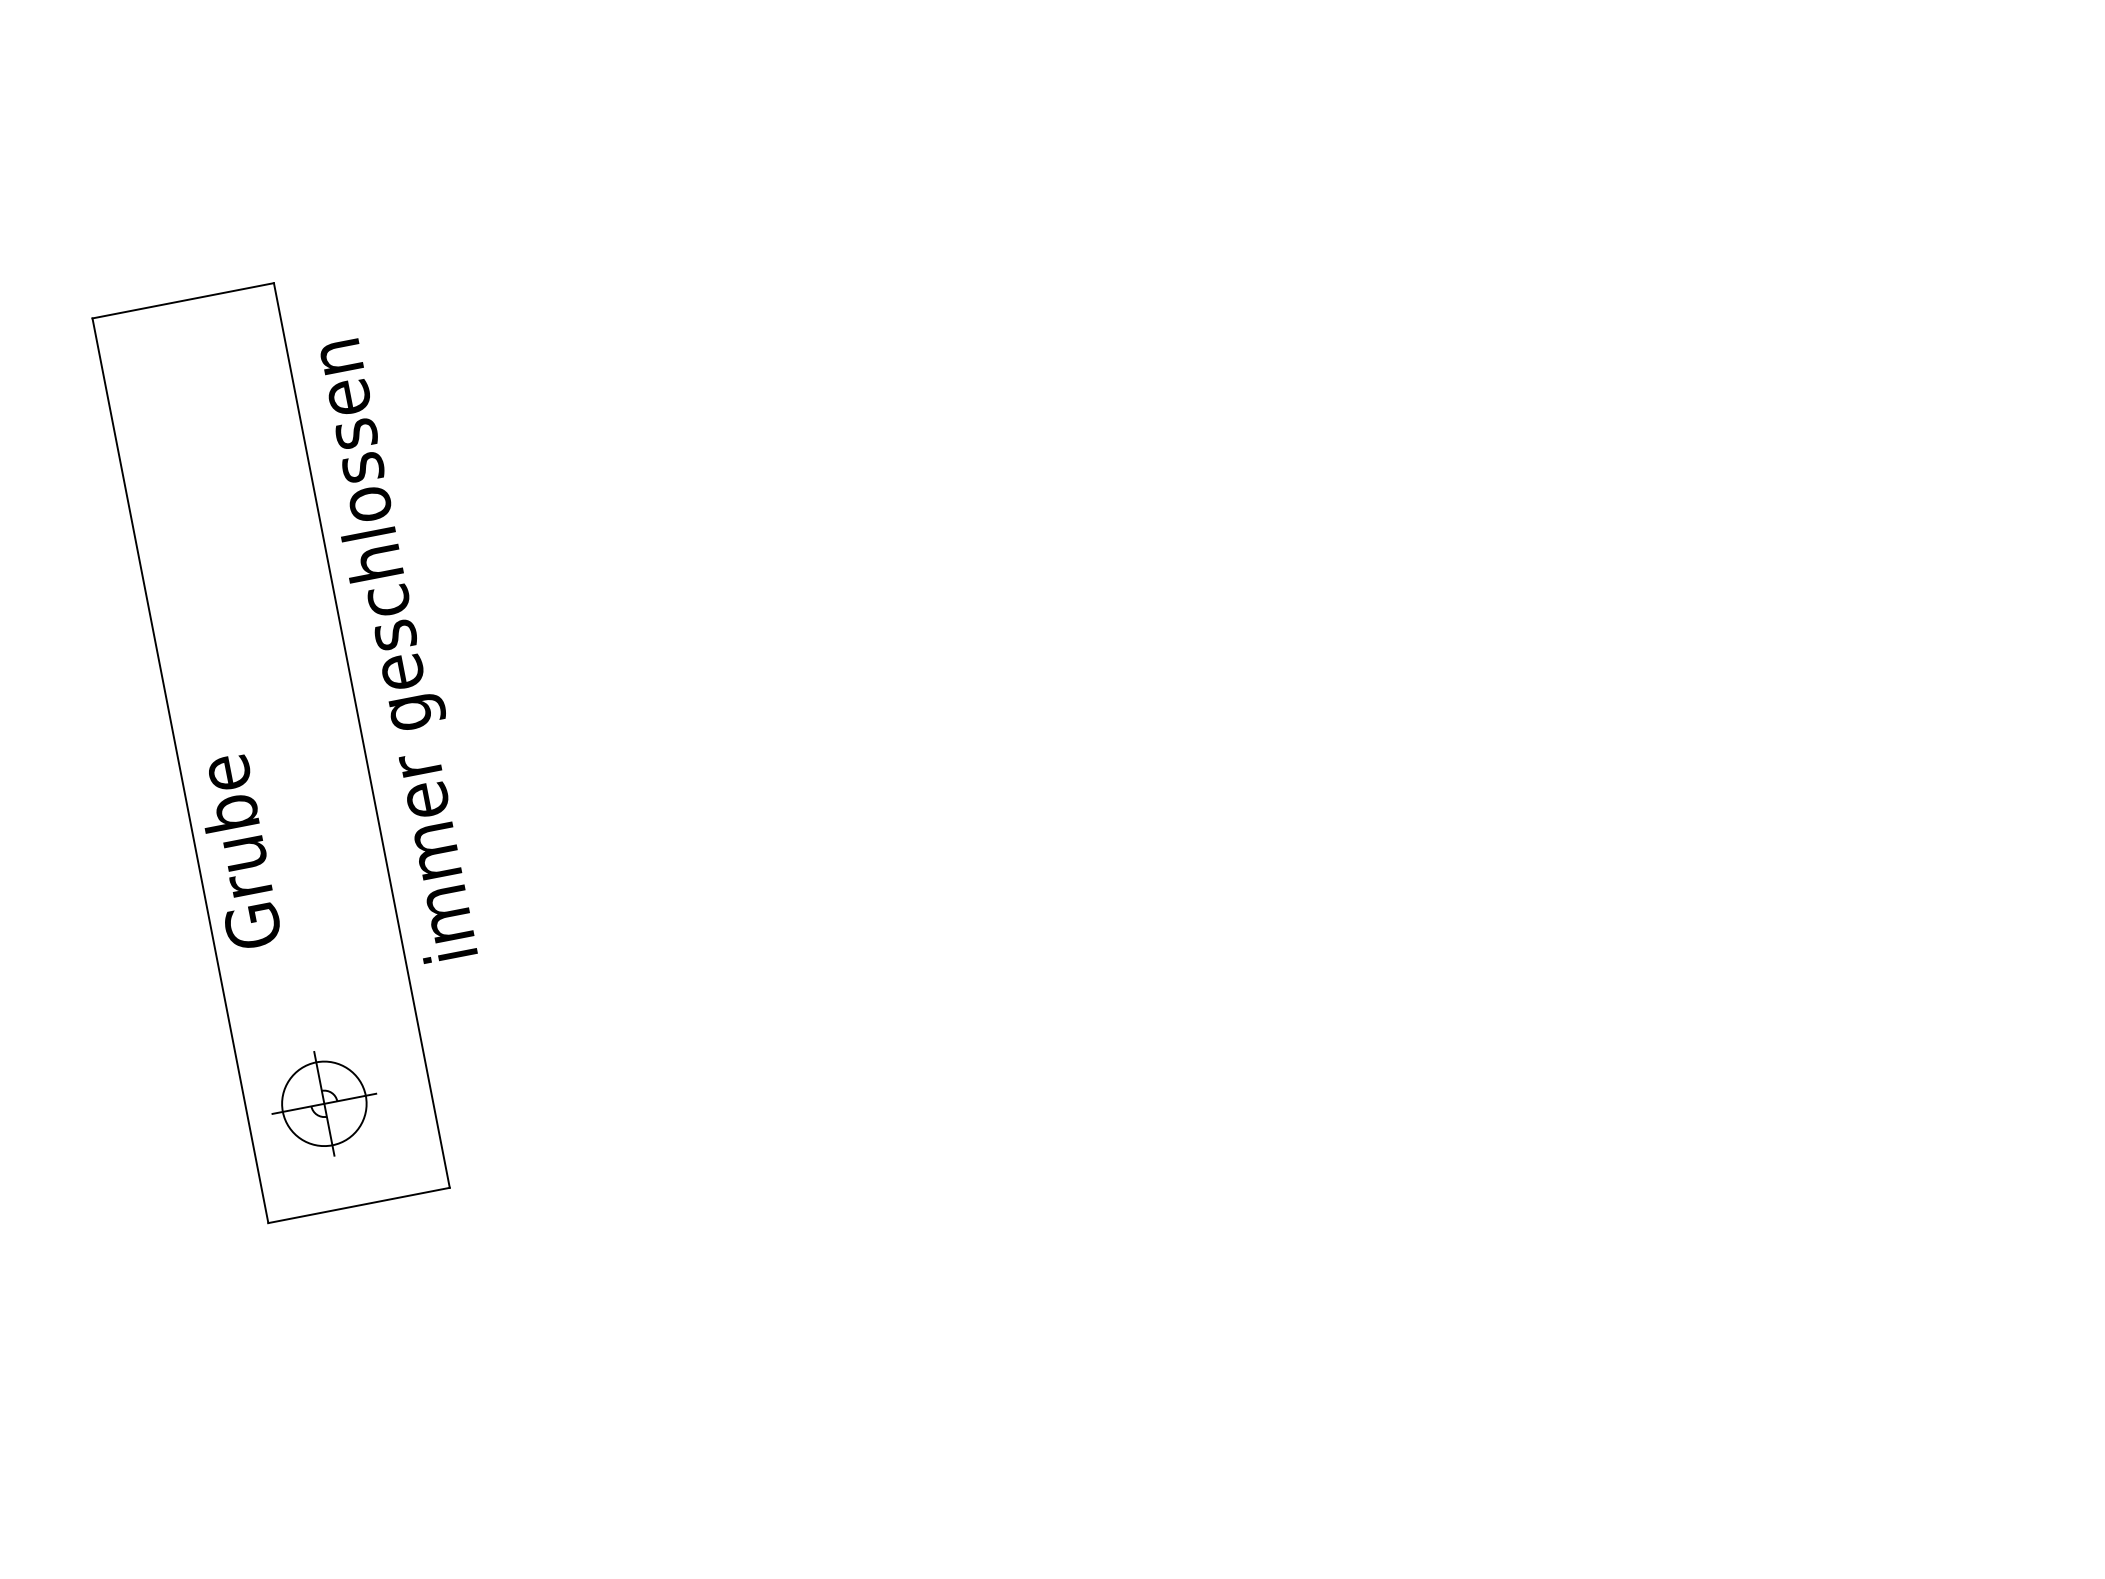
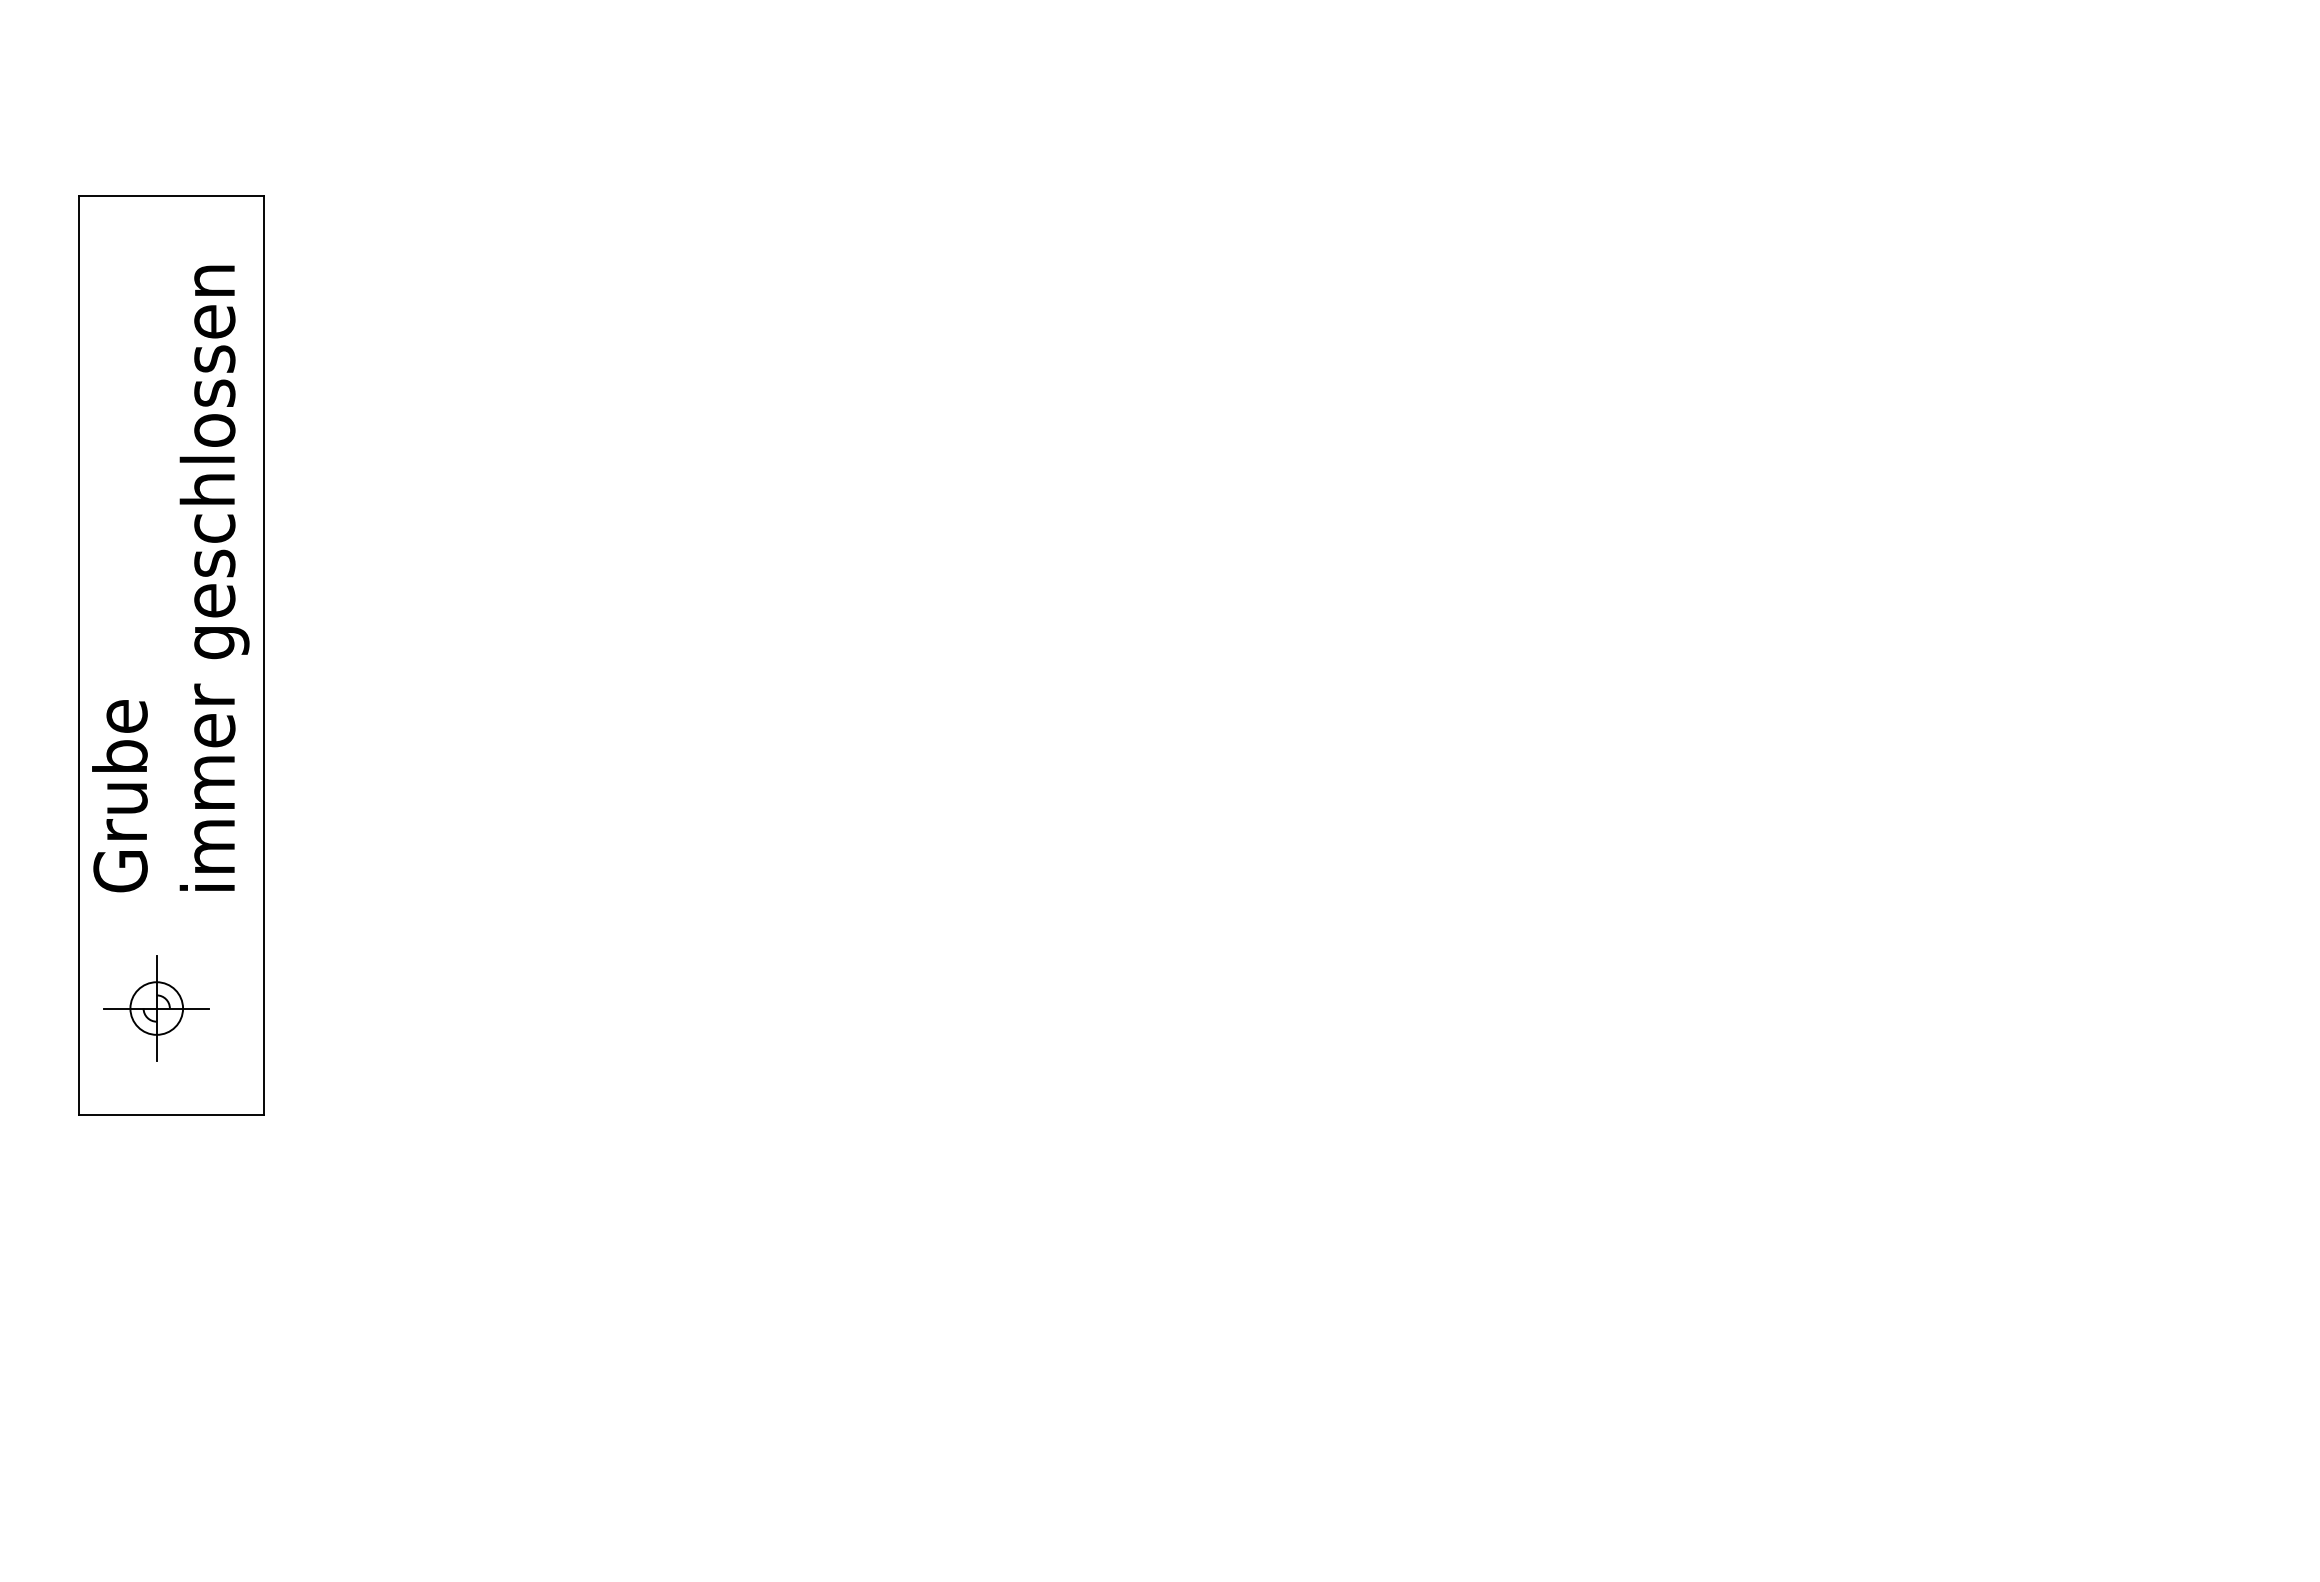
text: (398, 648) -> (214, 577), moved
text: (237, 852) -> (119, 796), moved
circle: (324, 1103) -> (156, 1008), size x0.62

